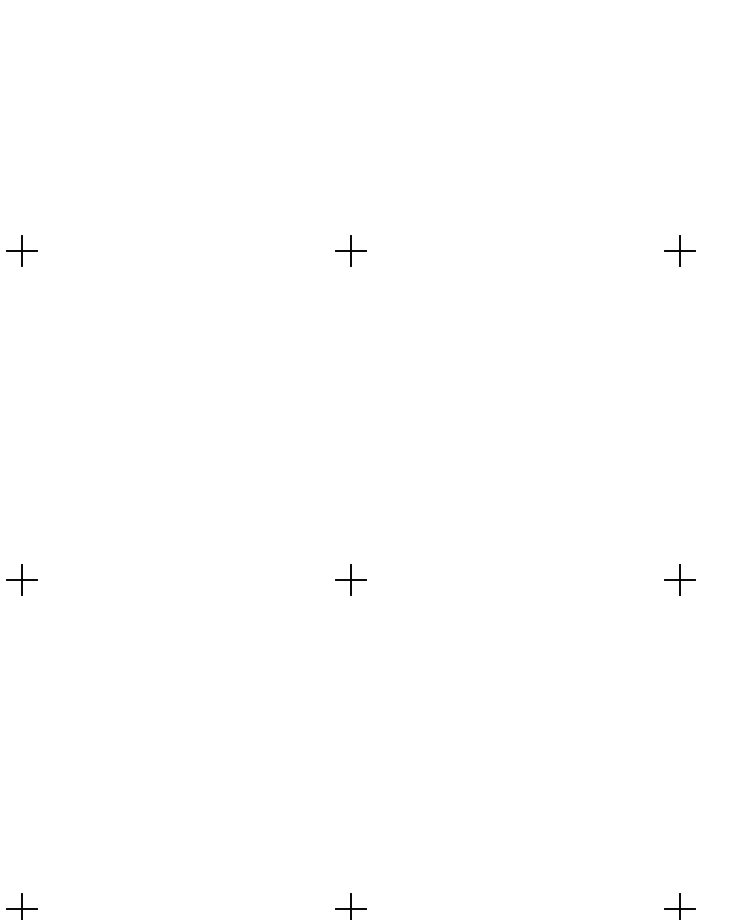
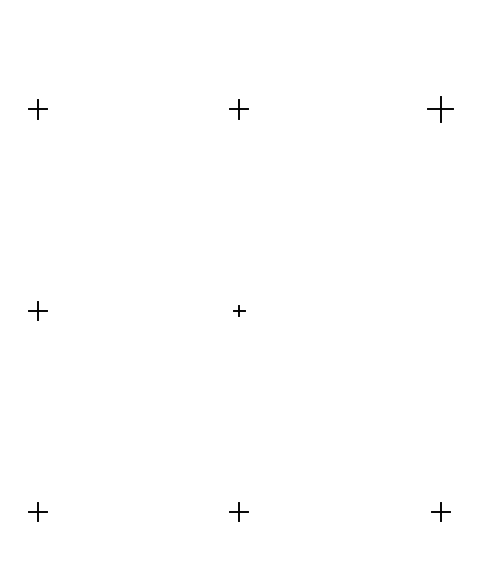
part: (679, 250) -> (440, 109), size x1.4
part: (349, 579) -> (238, 310), size x0.6
part: (679, 579) -> (440, 310), removed

